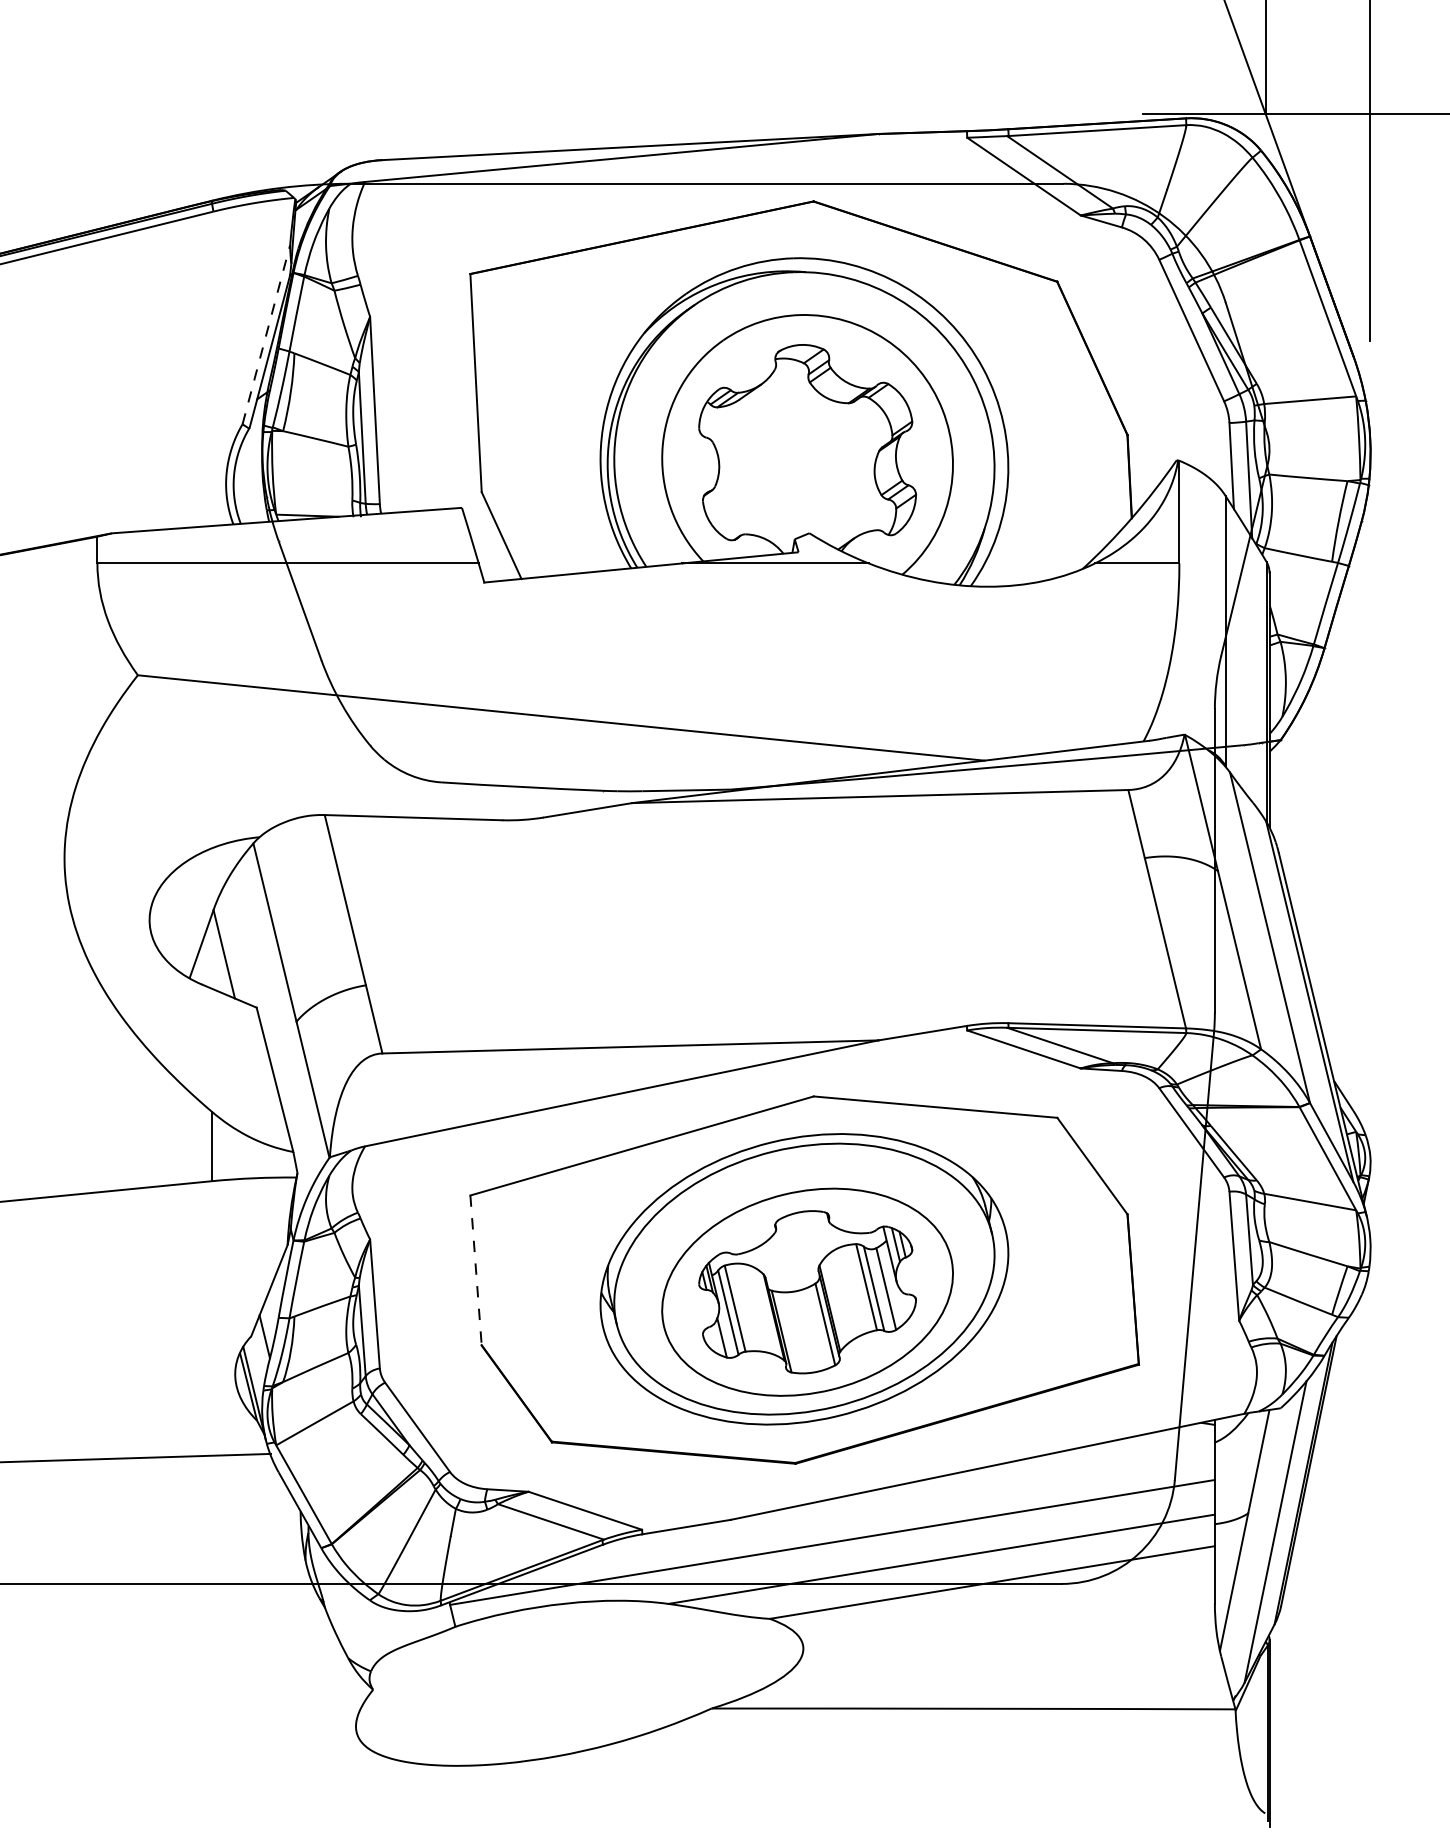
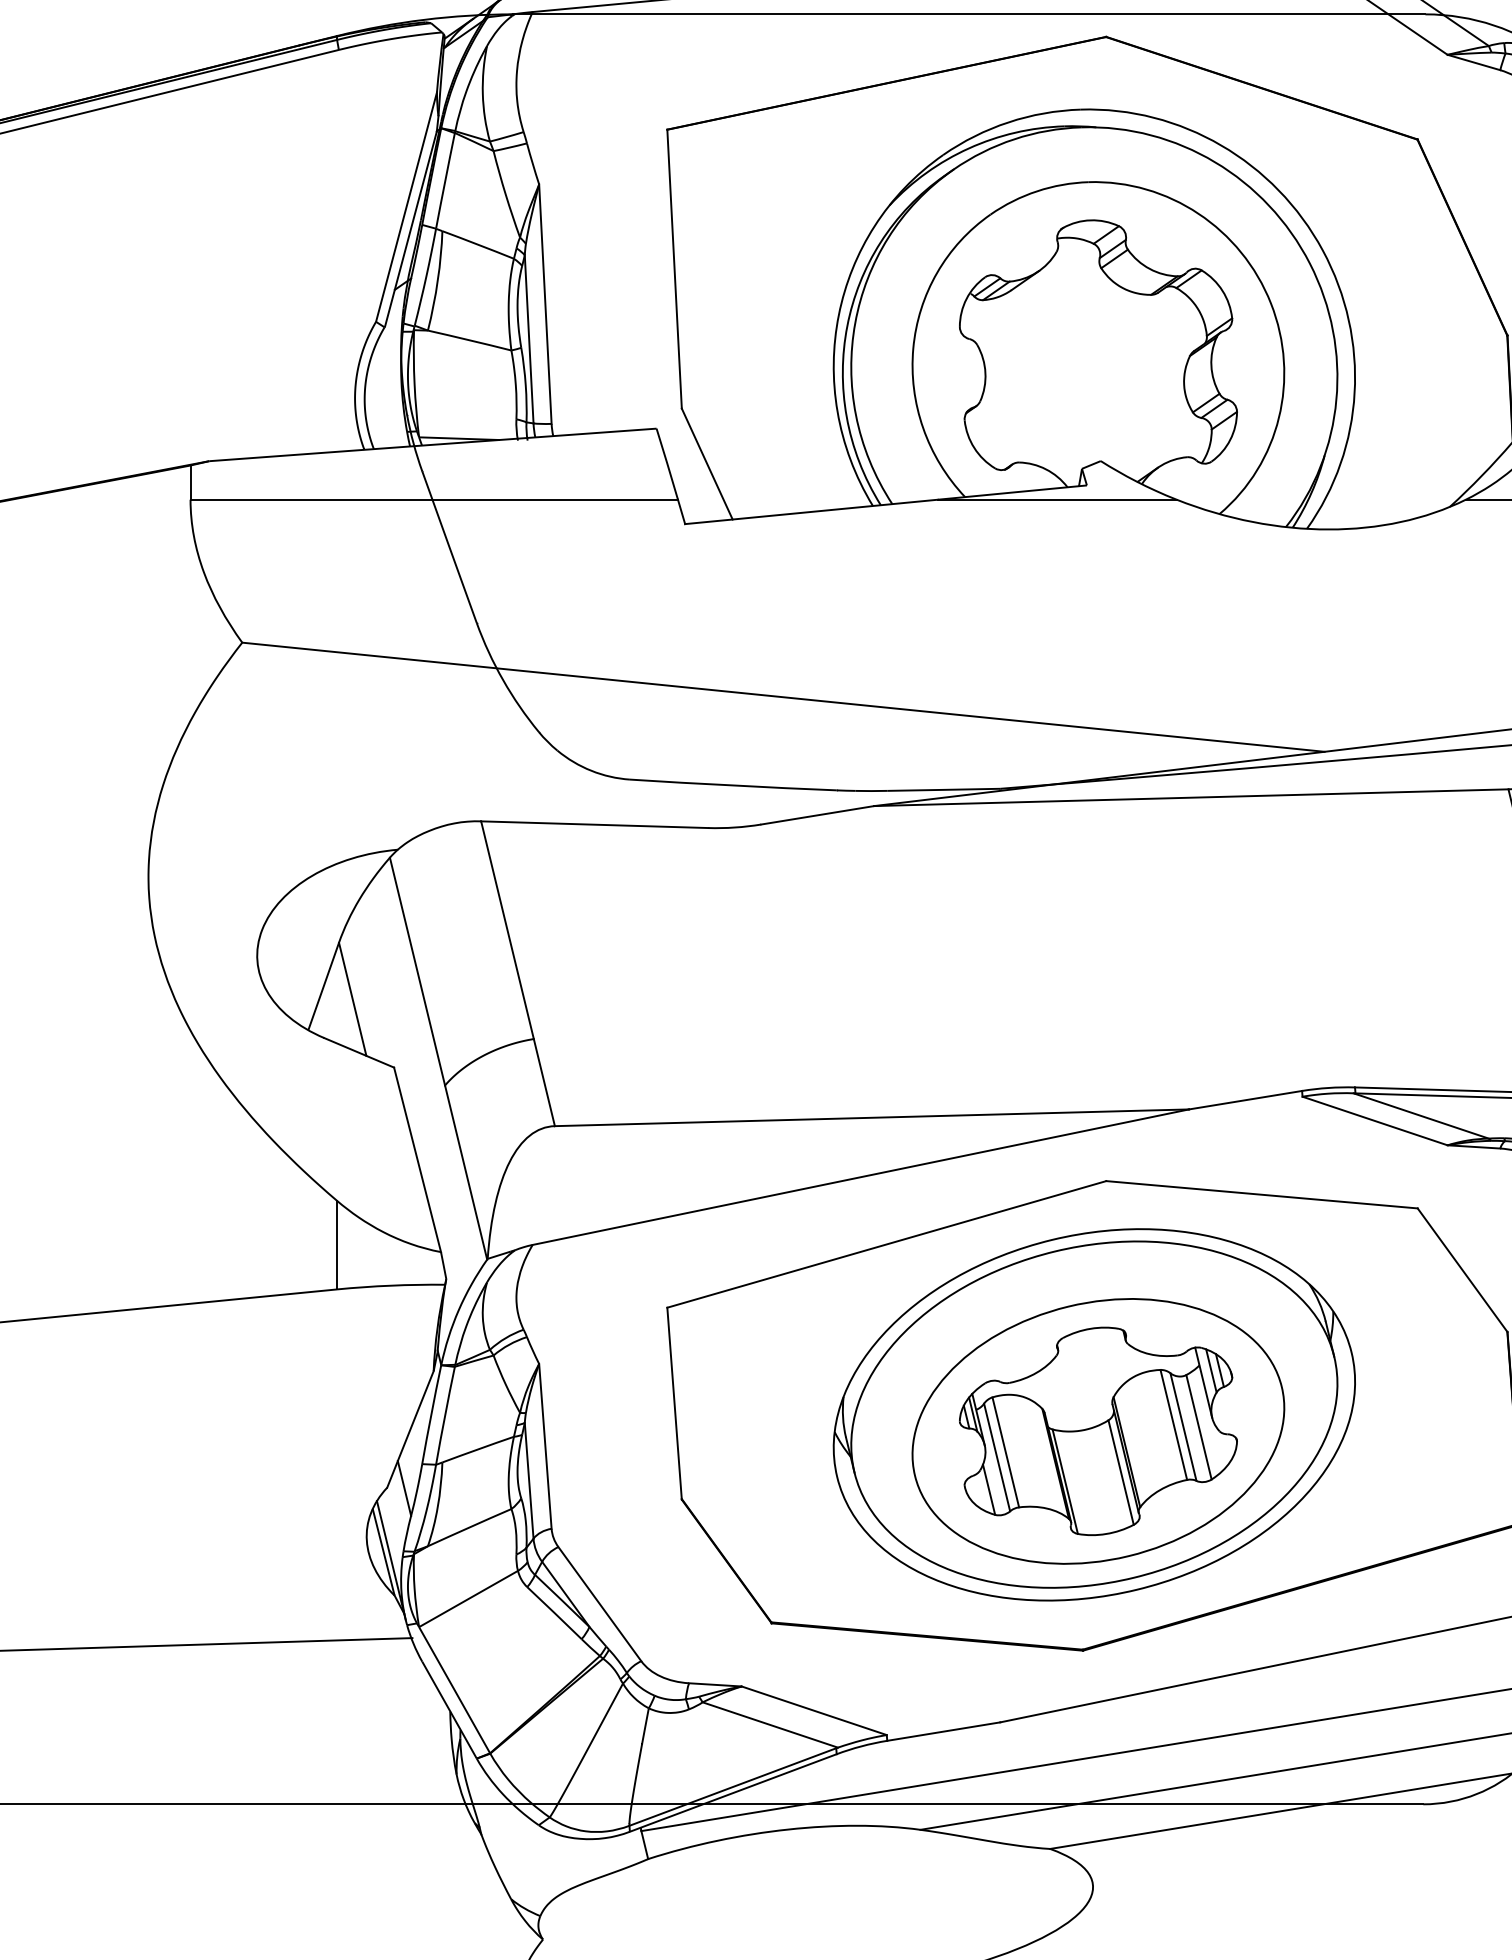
line: (266, 334) -> (406, 207), dashed -> solid
line: (476, 1271) -> (675, 1404), dashed -> solid

